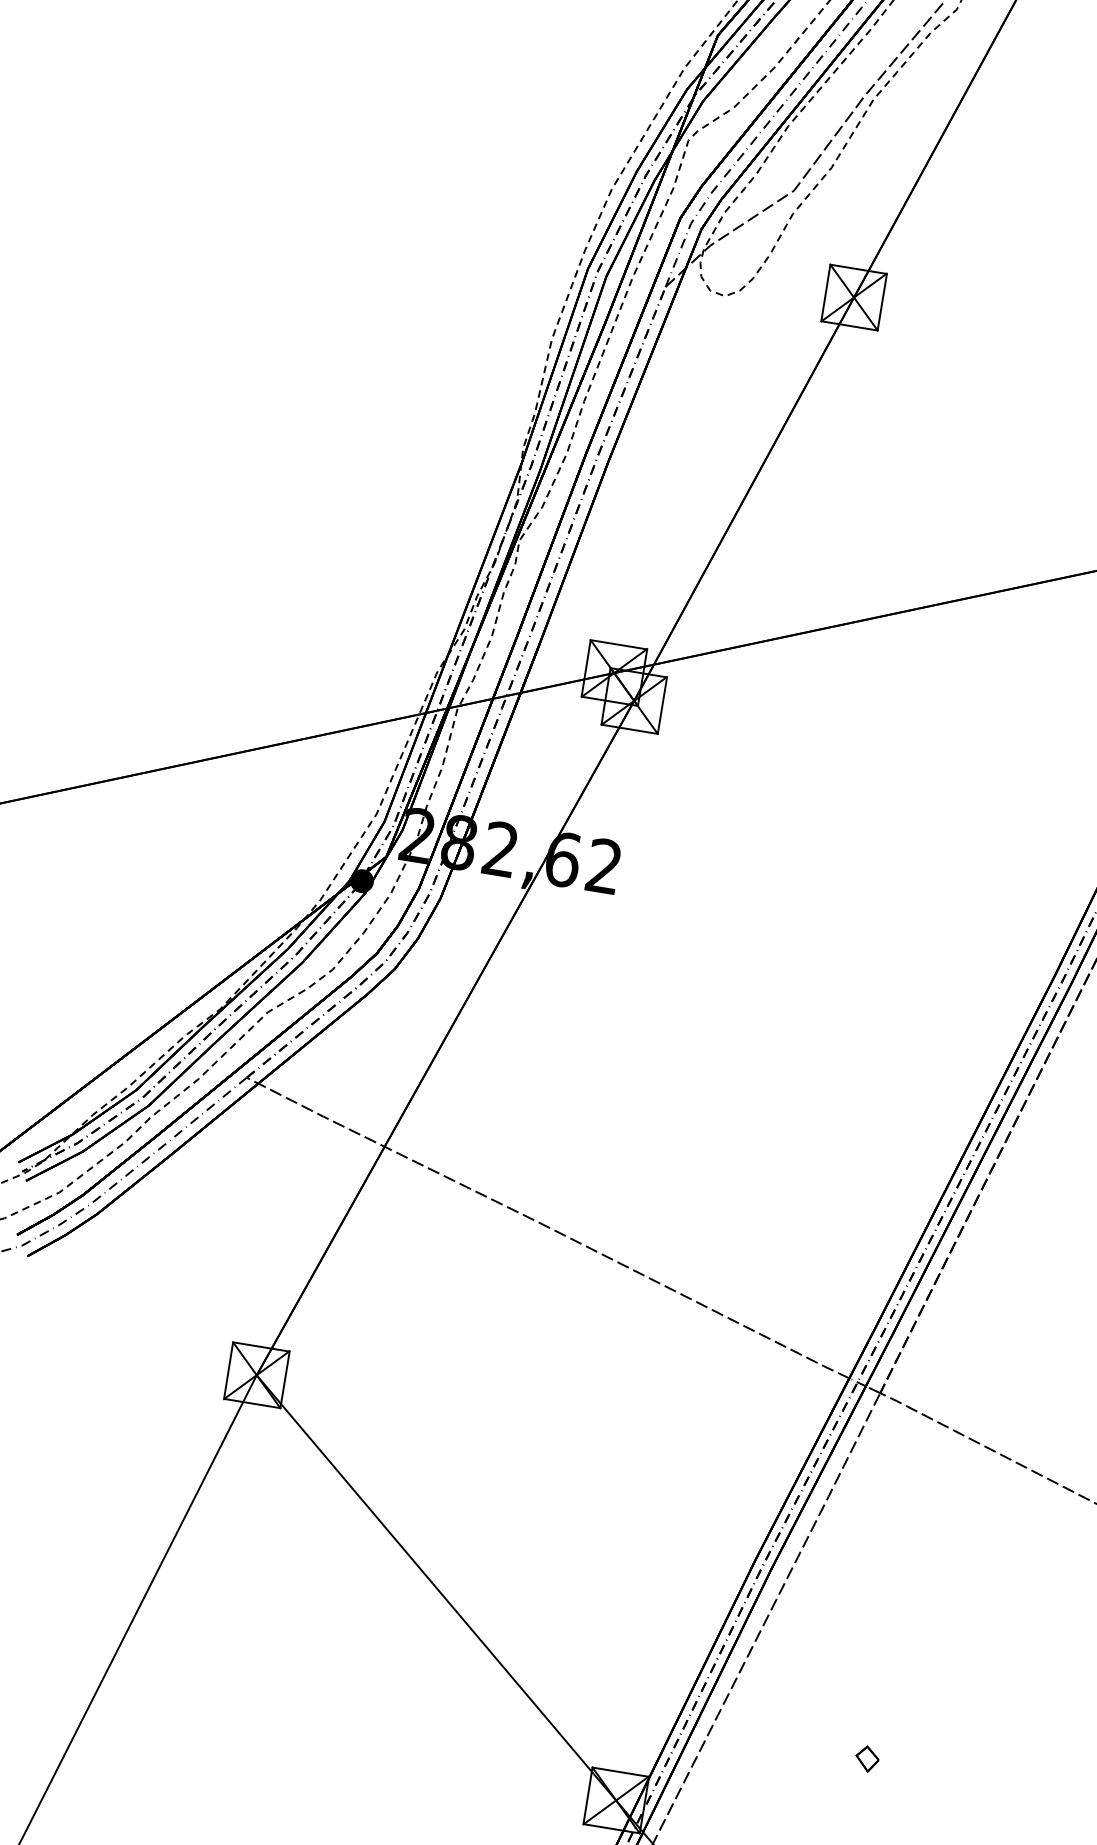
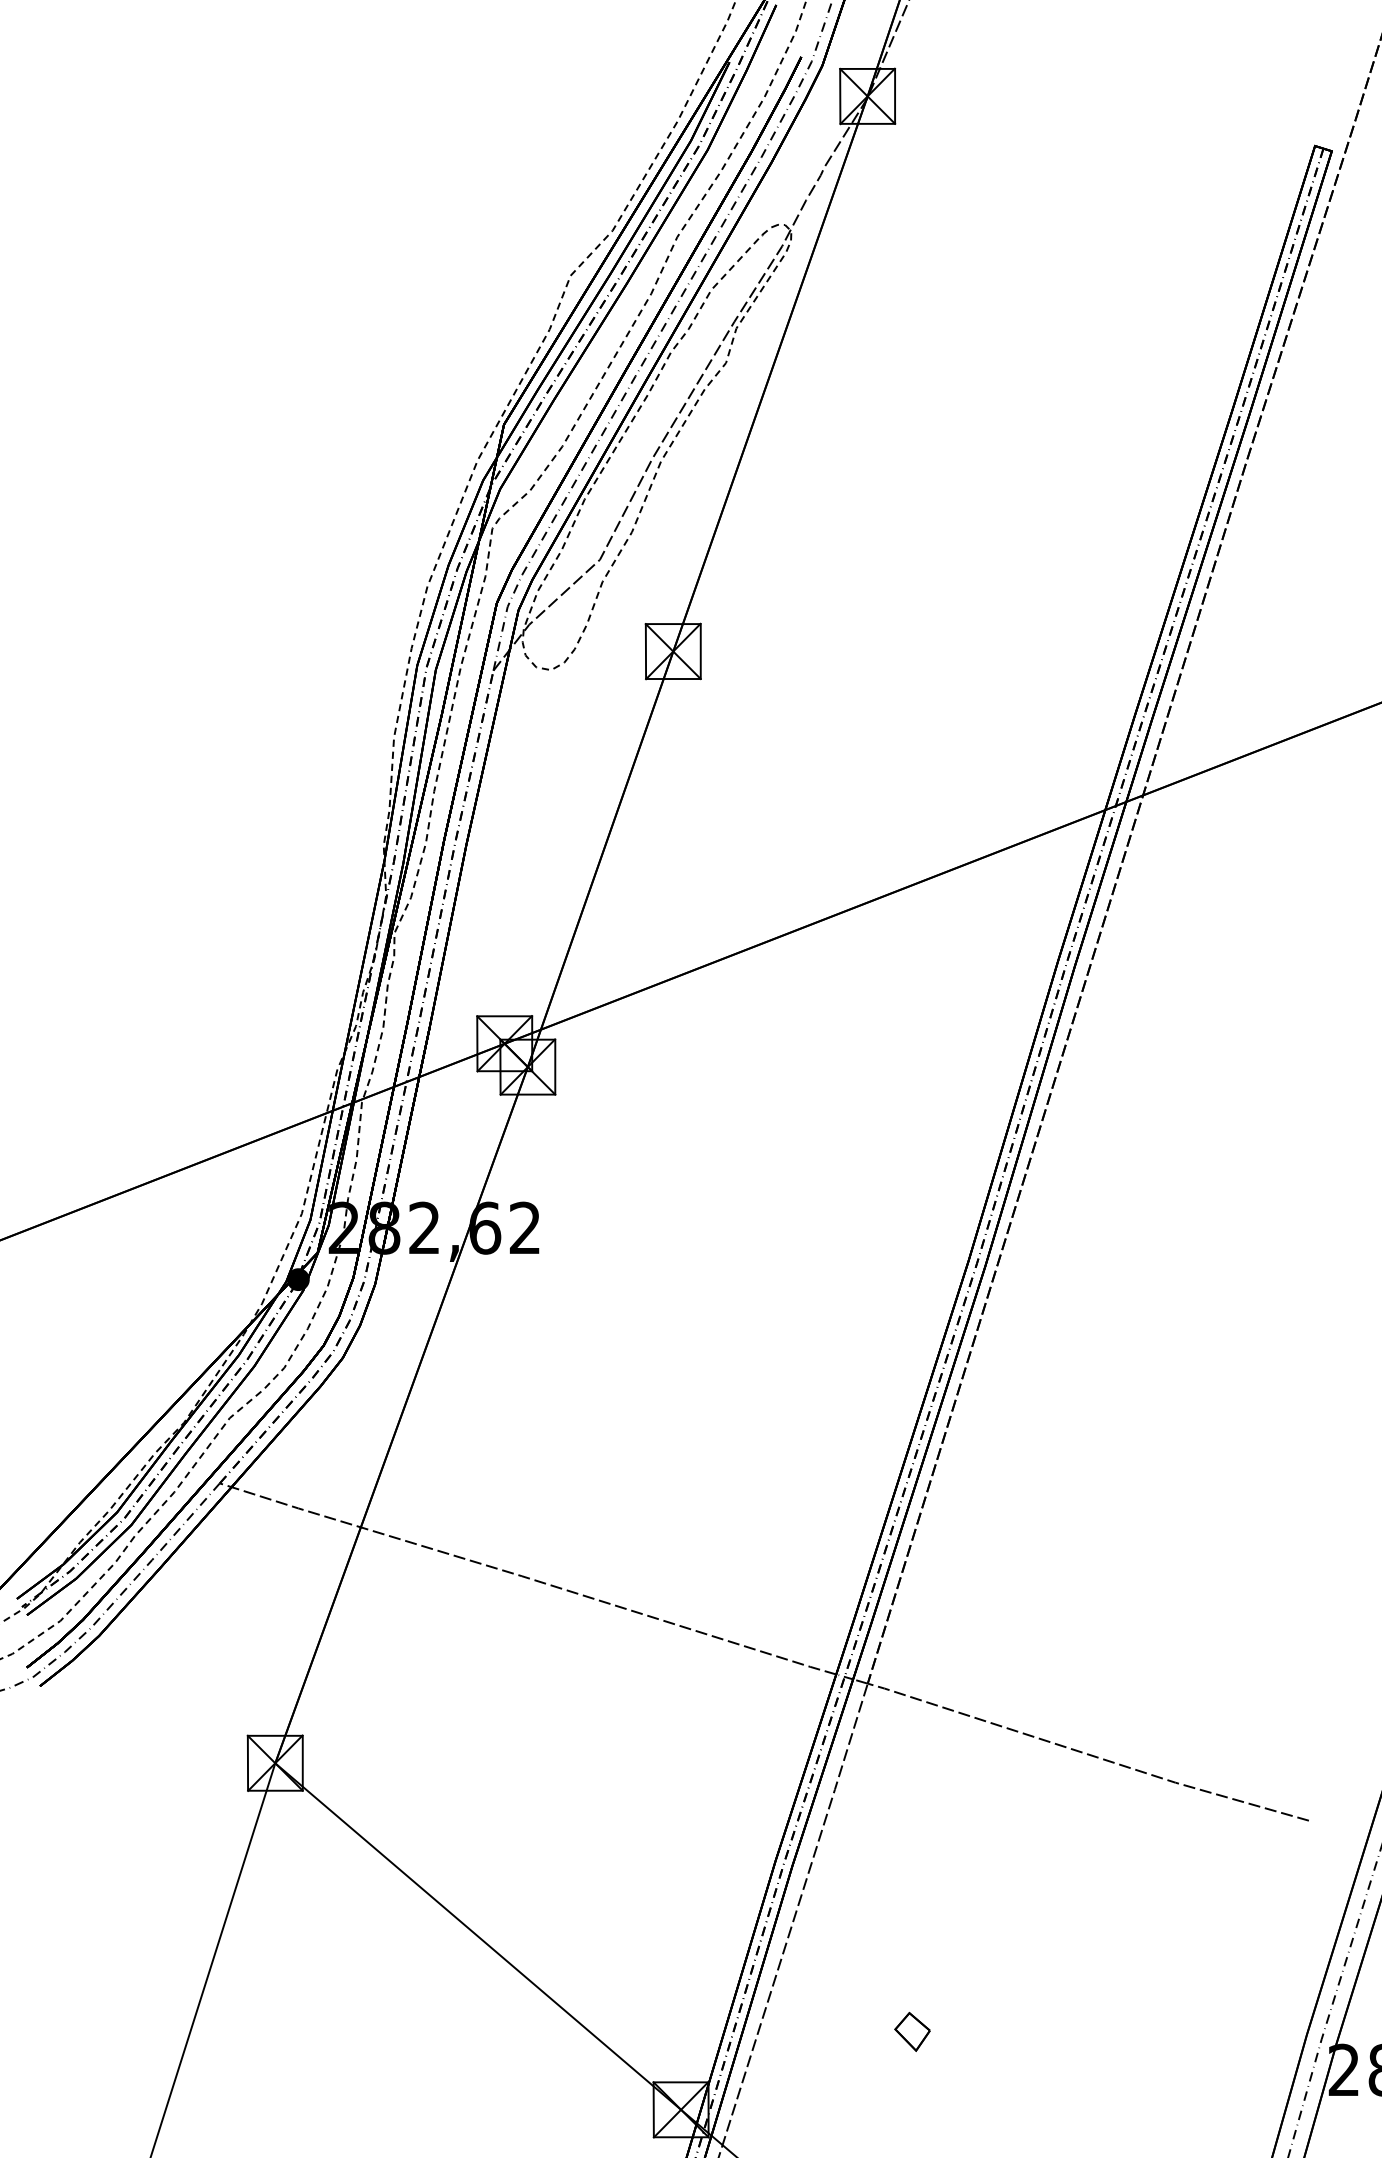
part: (866, 1758) -> (911, 2031), size x1.6

